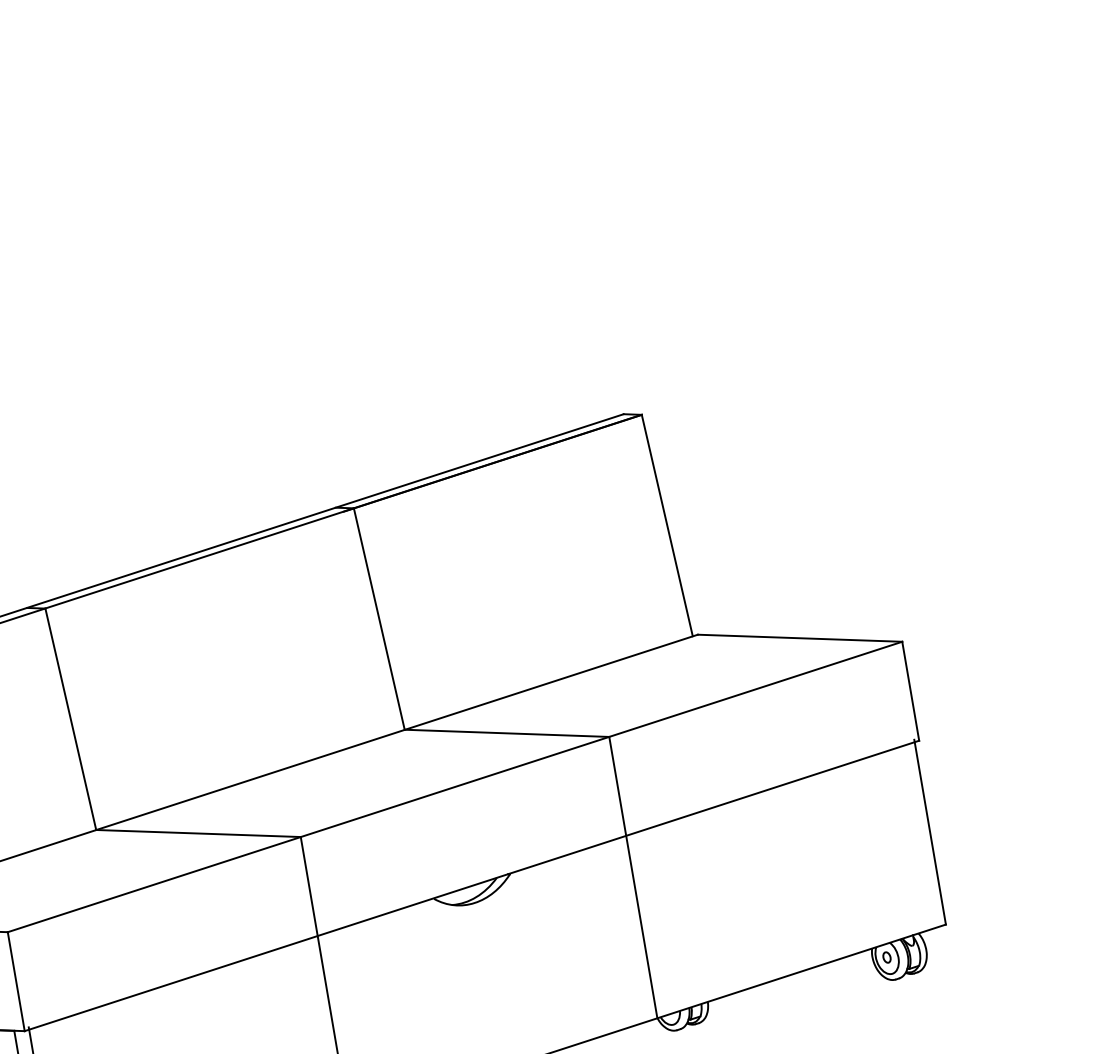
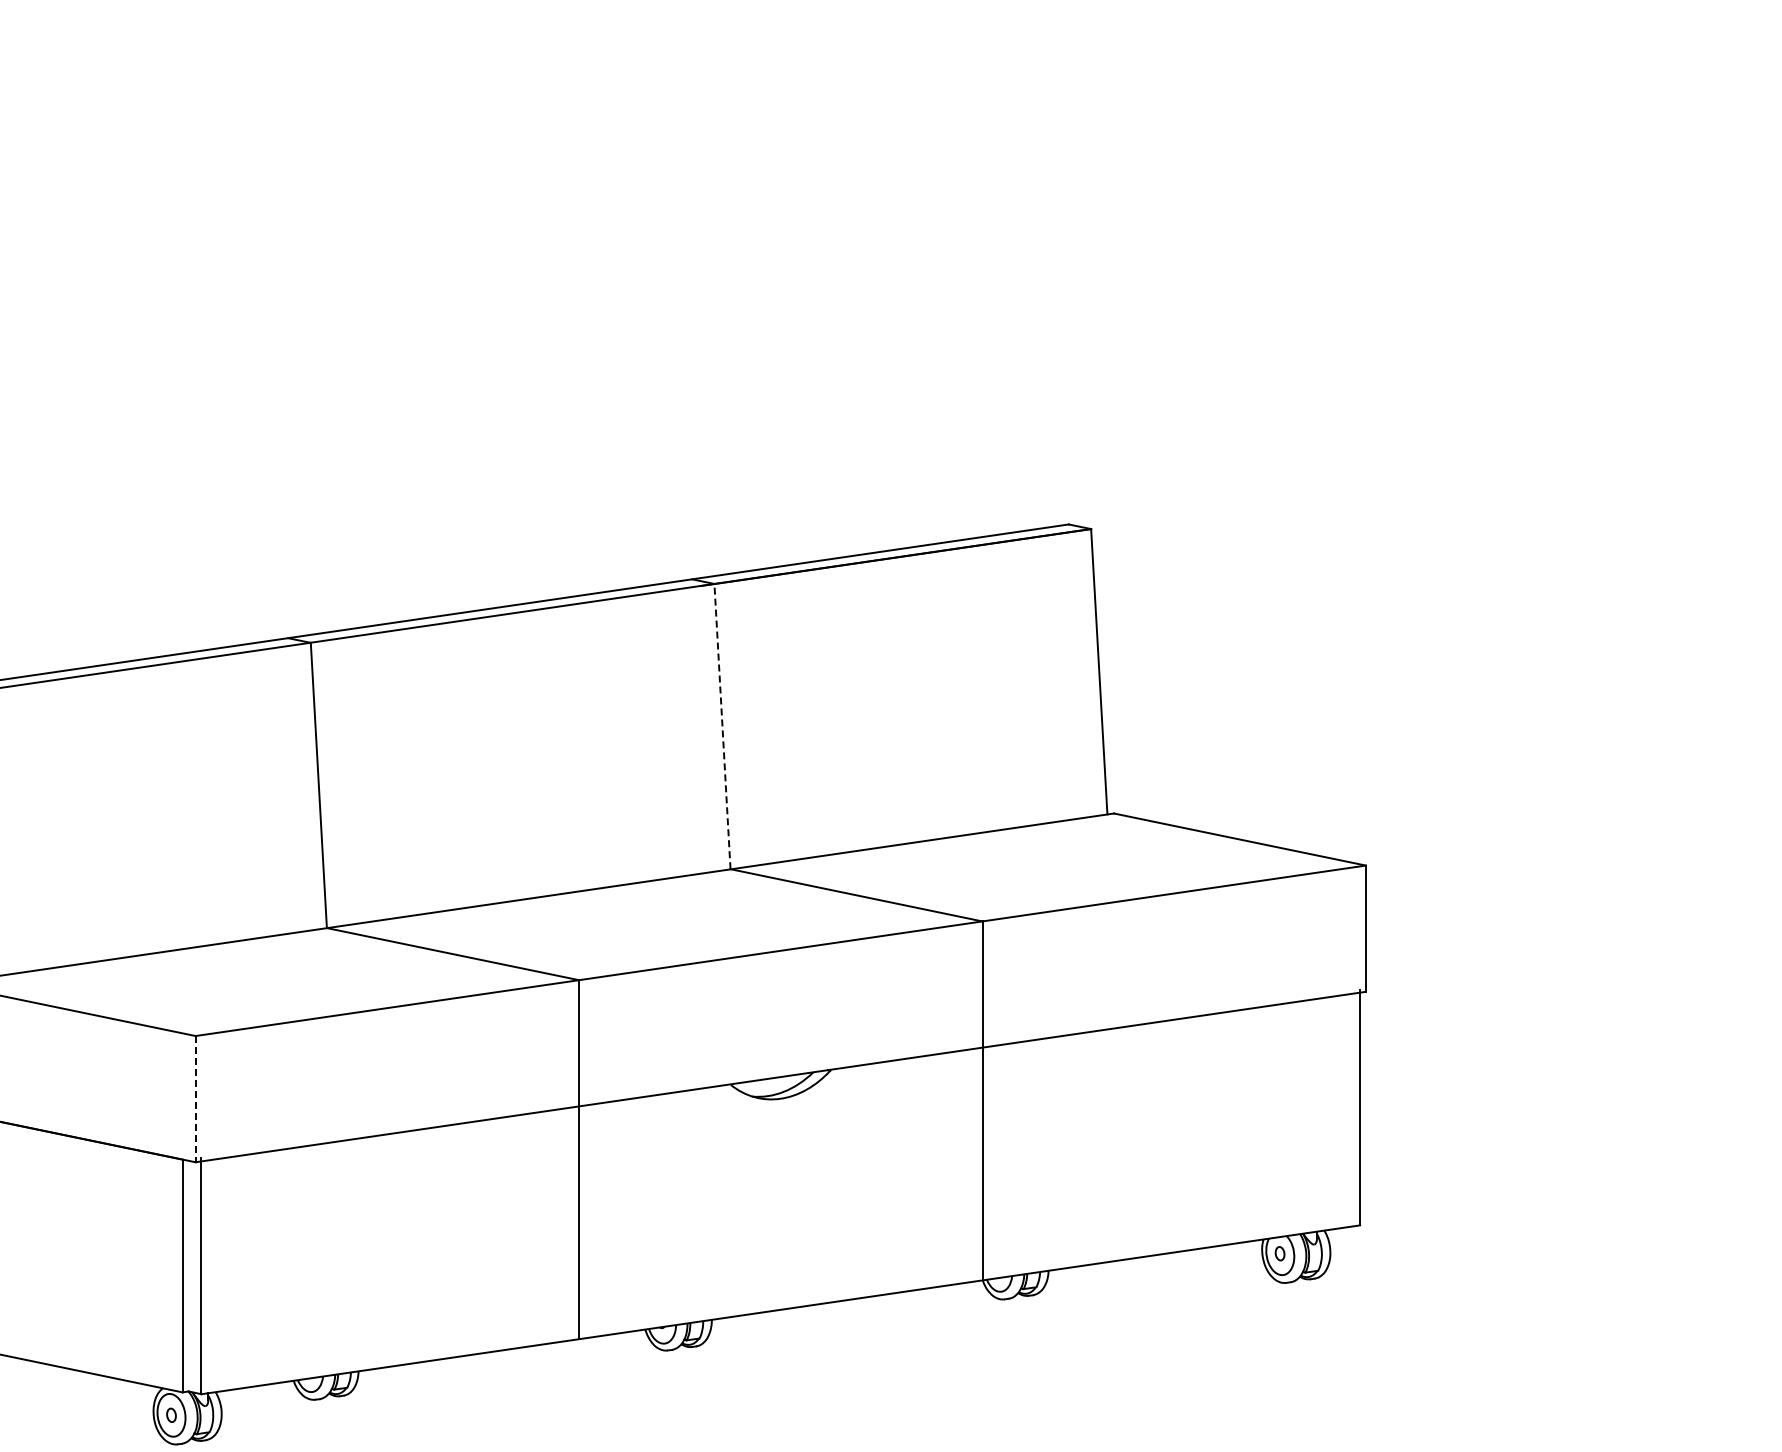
line: (379, 618) -> (722, 726), solid -> dashed
line: (16, 981) -> (195, 1099), solid -> dashed

